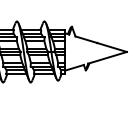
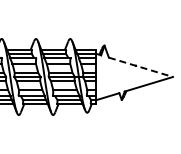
line: (101, 44) -> (141, 67), solid -> dashed

